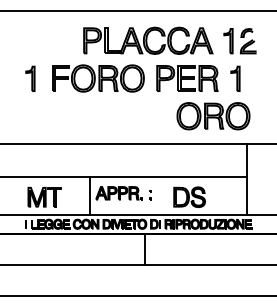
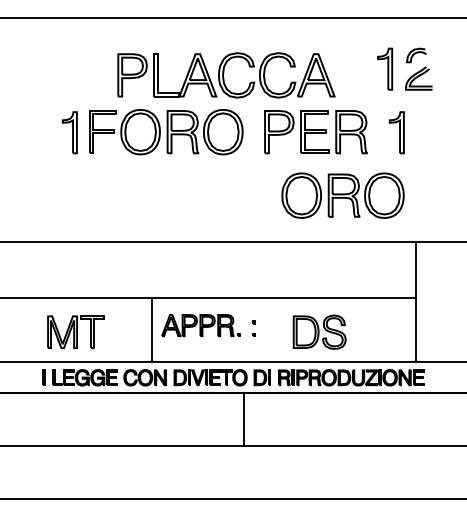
part: (148, 40) -> (226, 74), moved
part: (30, 78) -> (70, 132), moved
part: (213, 116) -> (343, 196), moved

